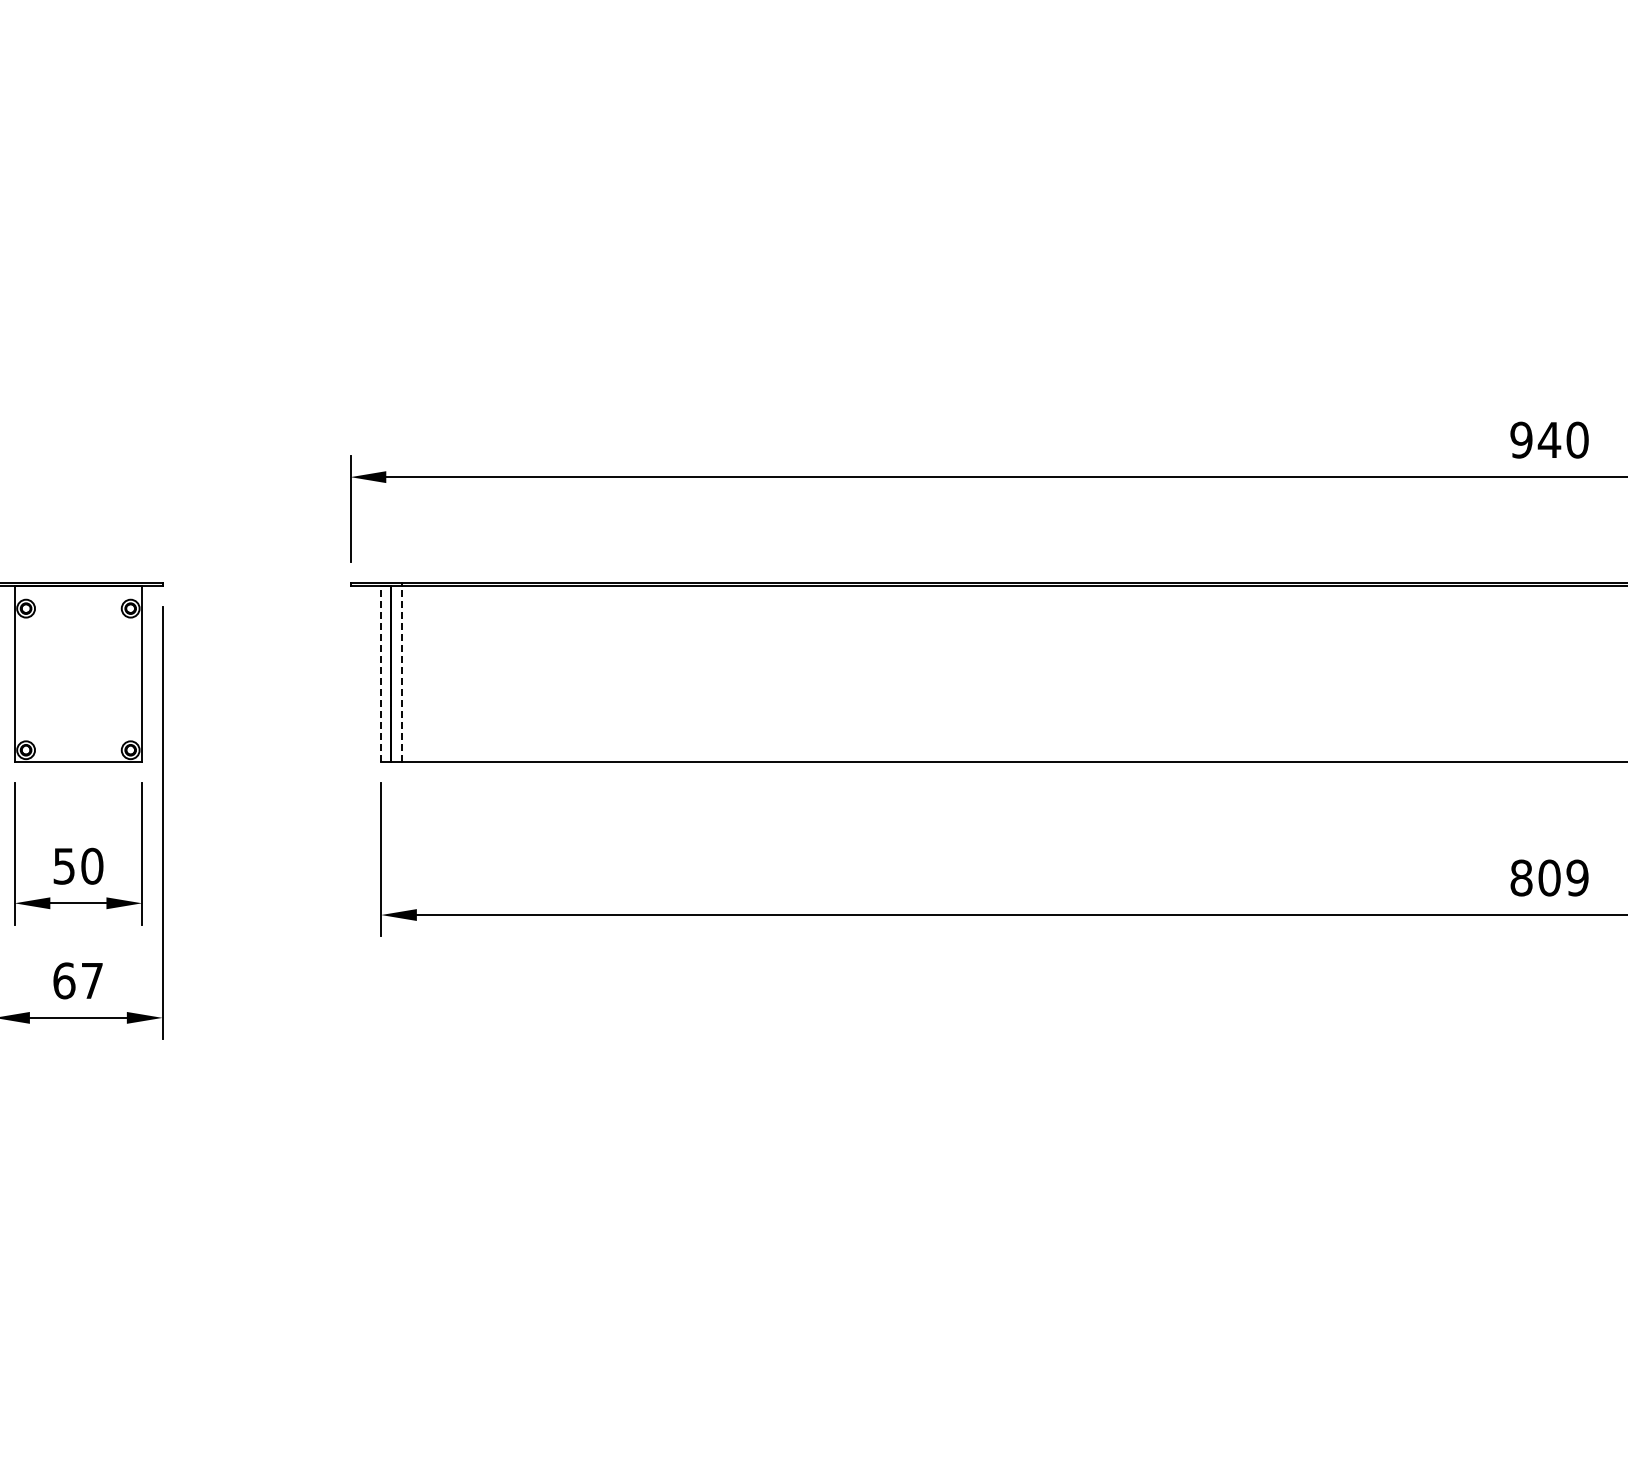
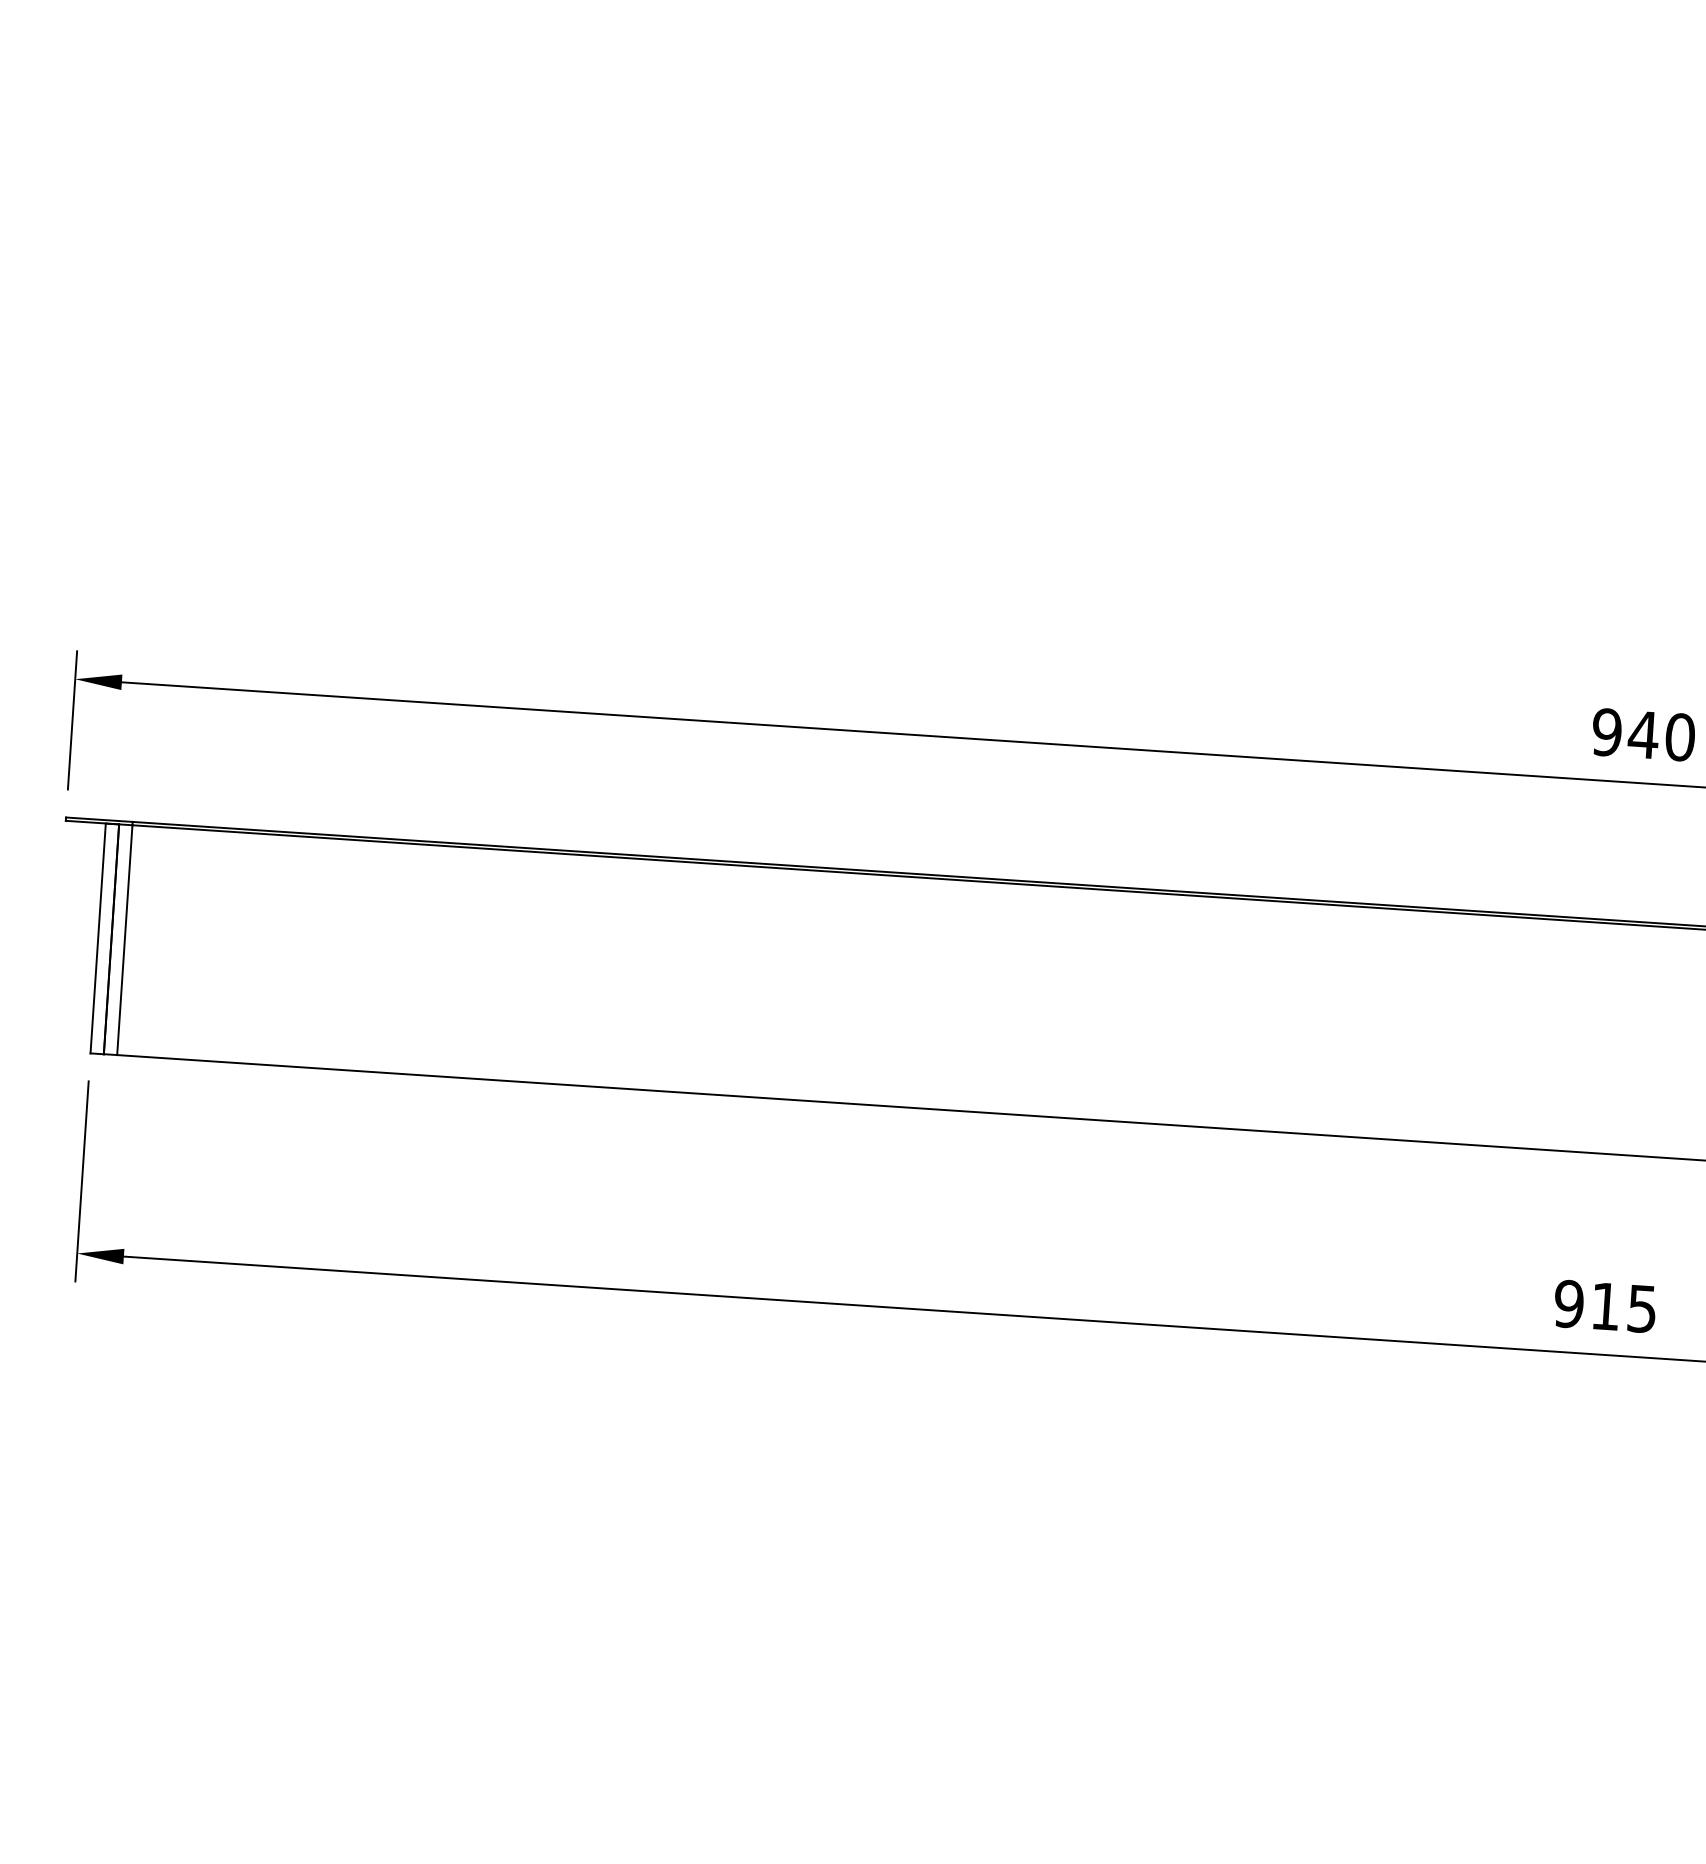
line: (381, 673) -> (98, 938), dashed -> solid
line: (401, 673) -> (124, 939), dashed -> solid
text: (1549, 877) -> (1605, 1305), 809 -> 915

